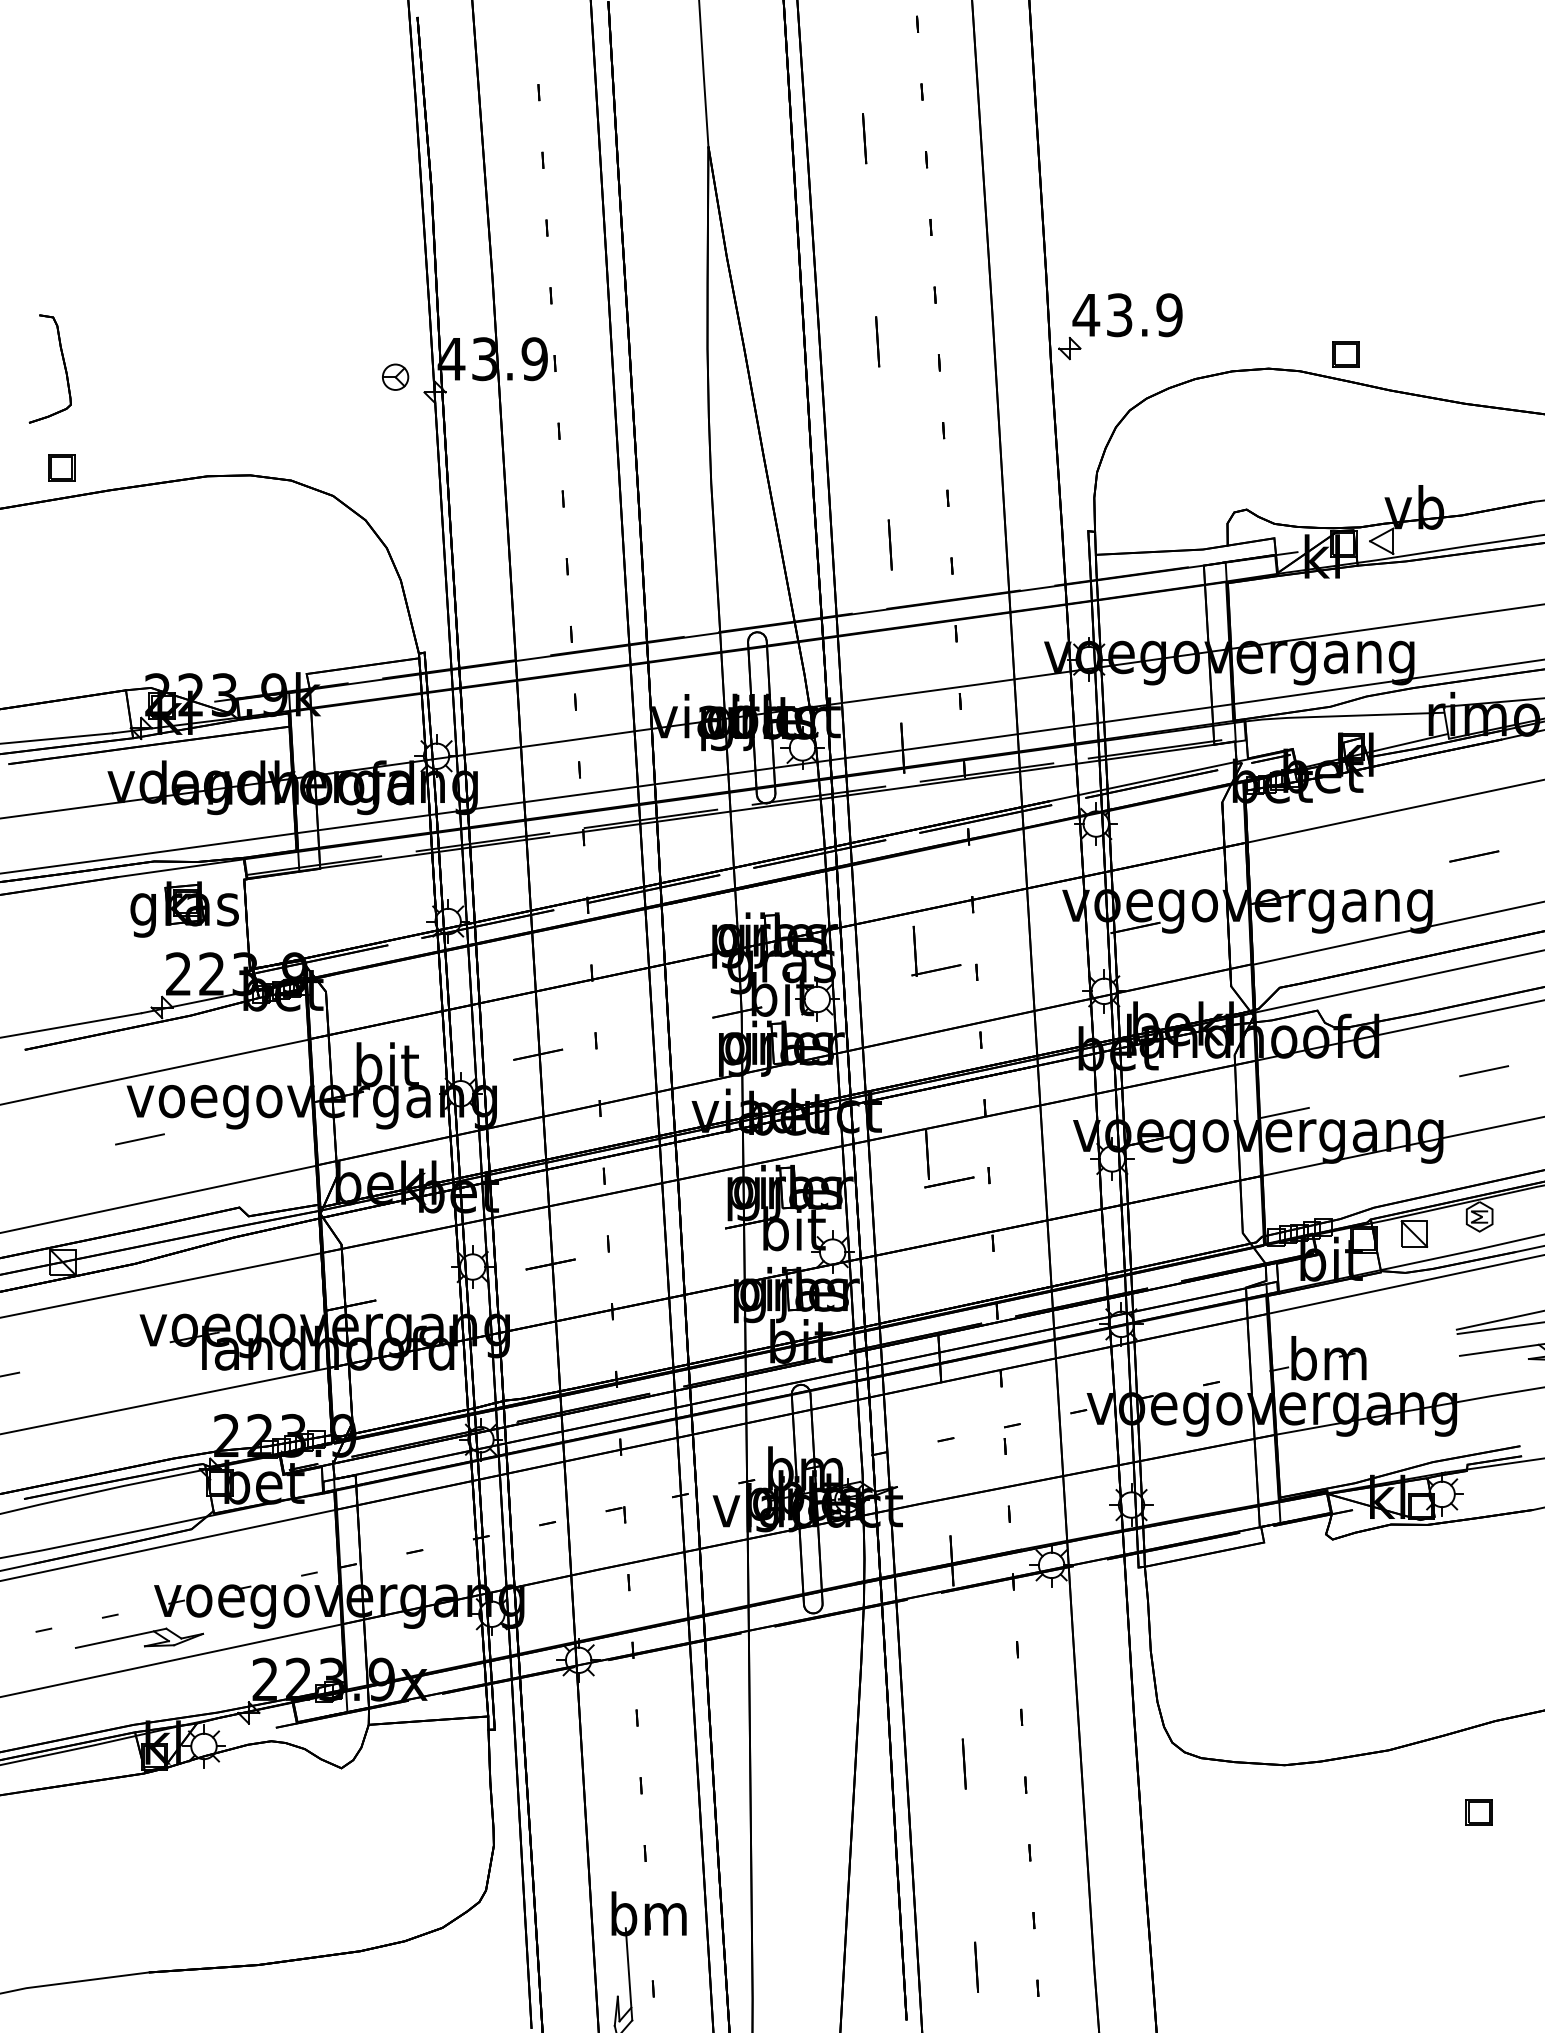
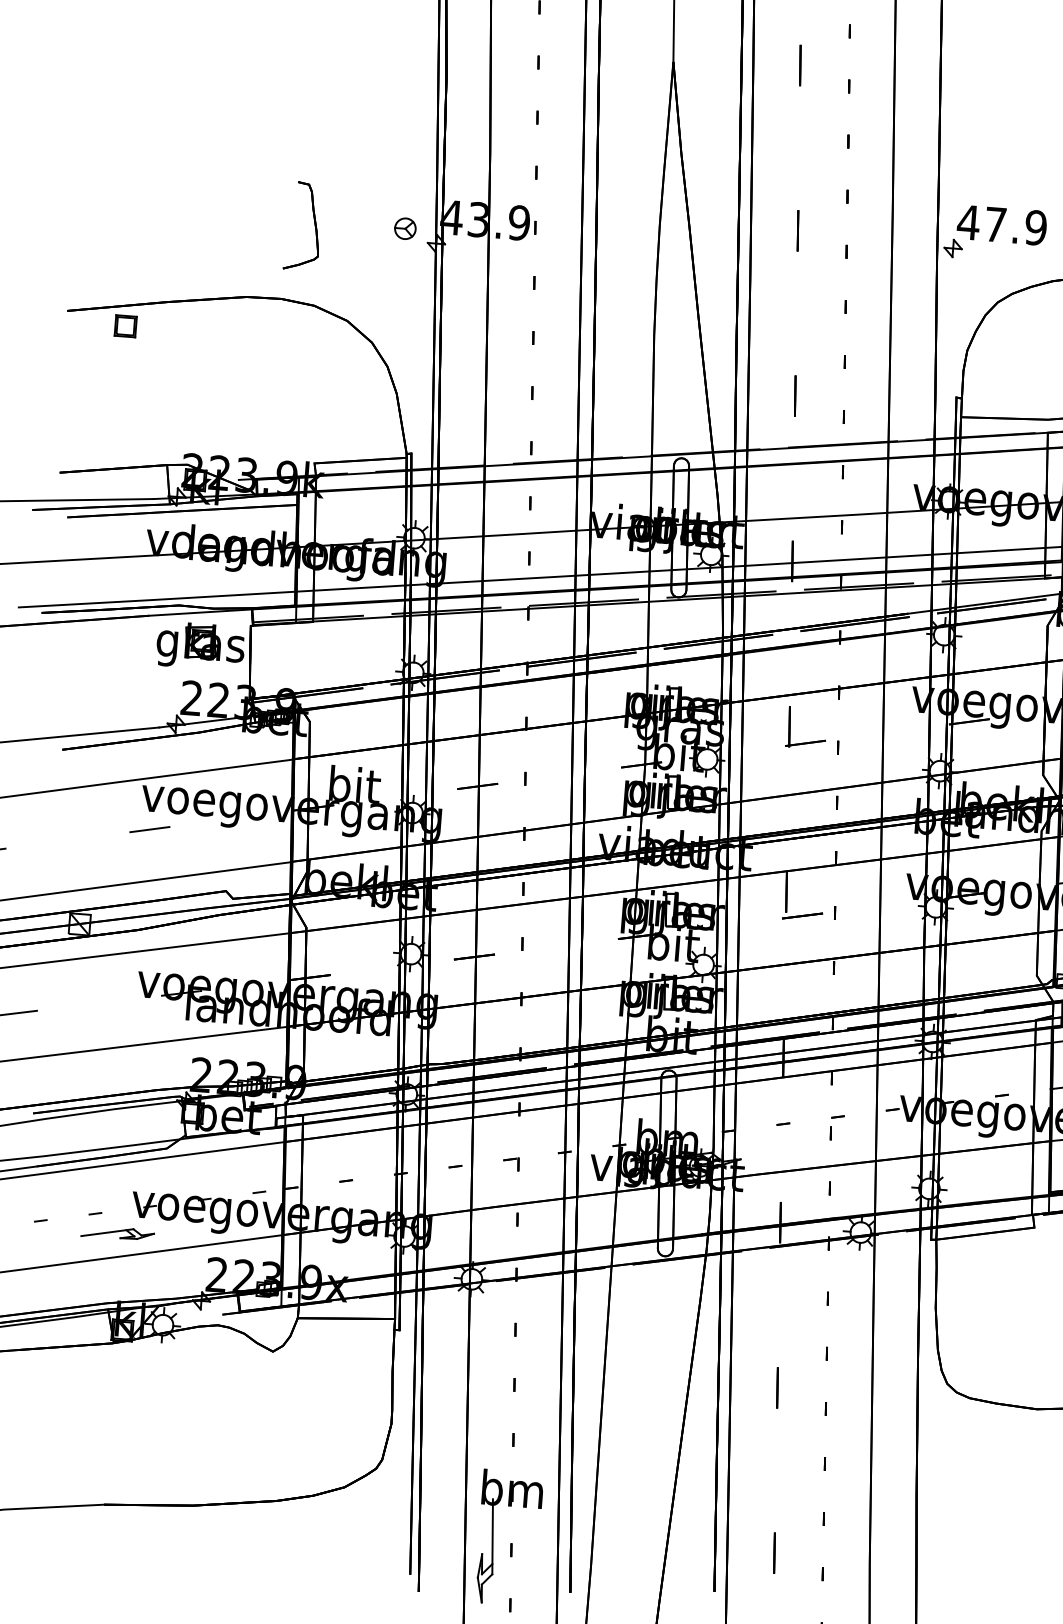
text: (1119, 315) -> (995, 224), 43.9 -> 47.9
part: (63, 365) -> (314, 224), moved
part: (61, 467) -> (125, 325), moved
part: (139, 1637) -> (117, 1232), size x0.7

